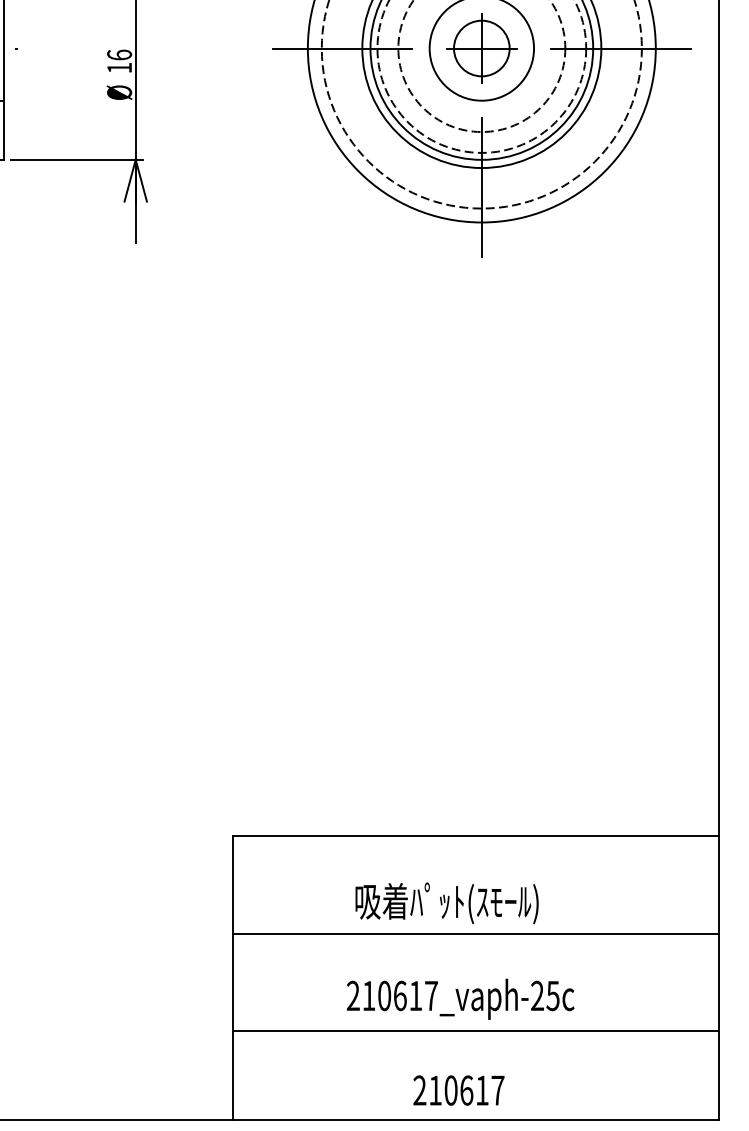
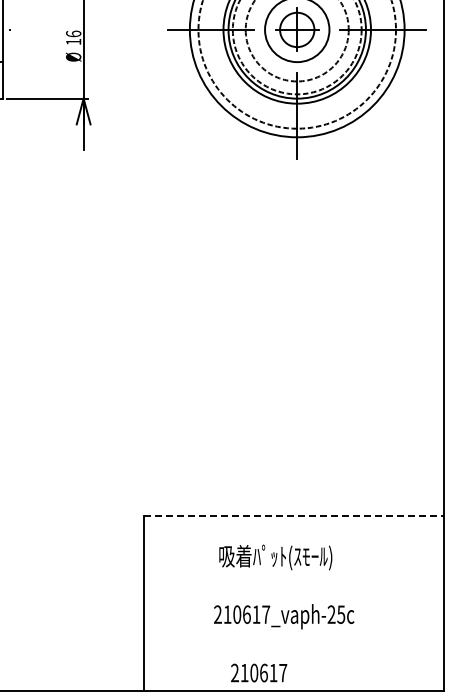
line: (475, 836) -> (293, 516), solid -> dashed
line: (475, 934) -> (293, 576), removed
line: (475, 1031) -> (293, 636), removed
text: (459, 1089) -> (259, 672), moved

